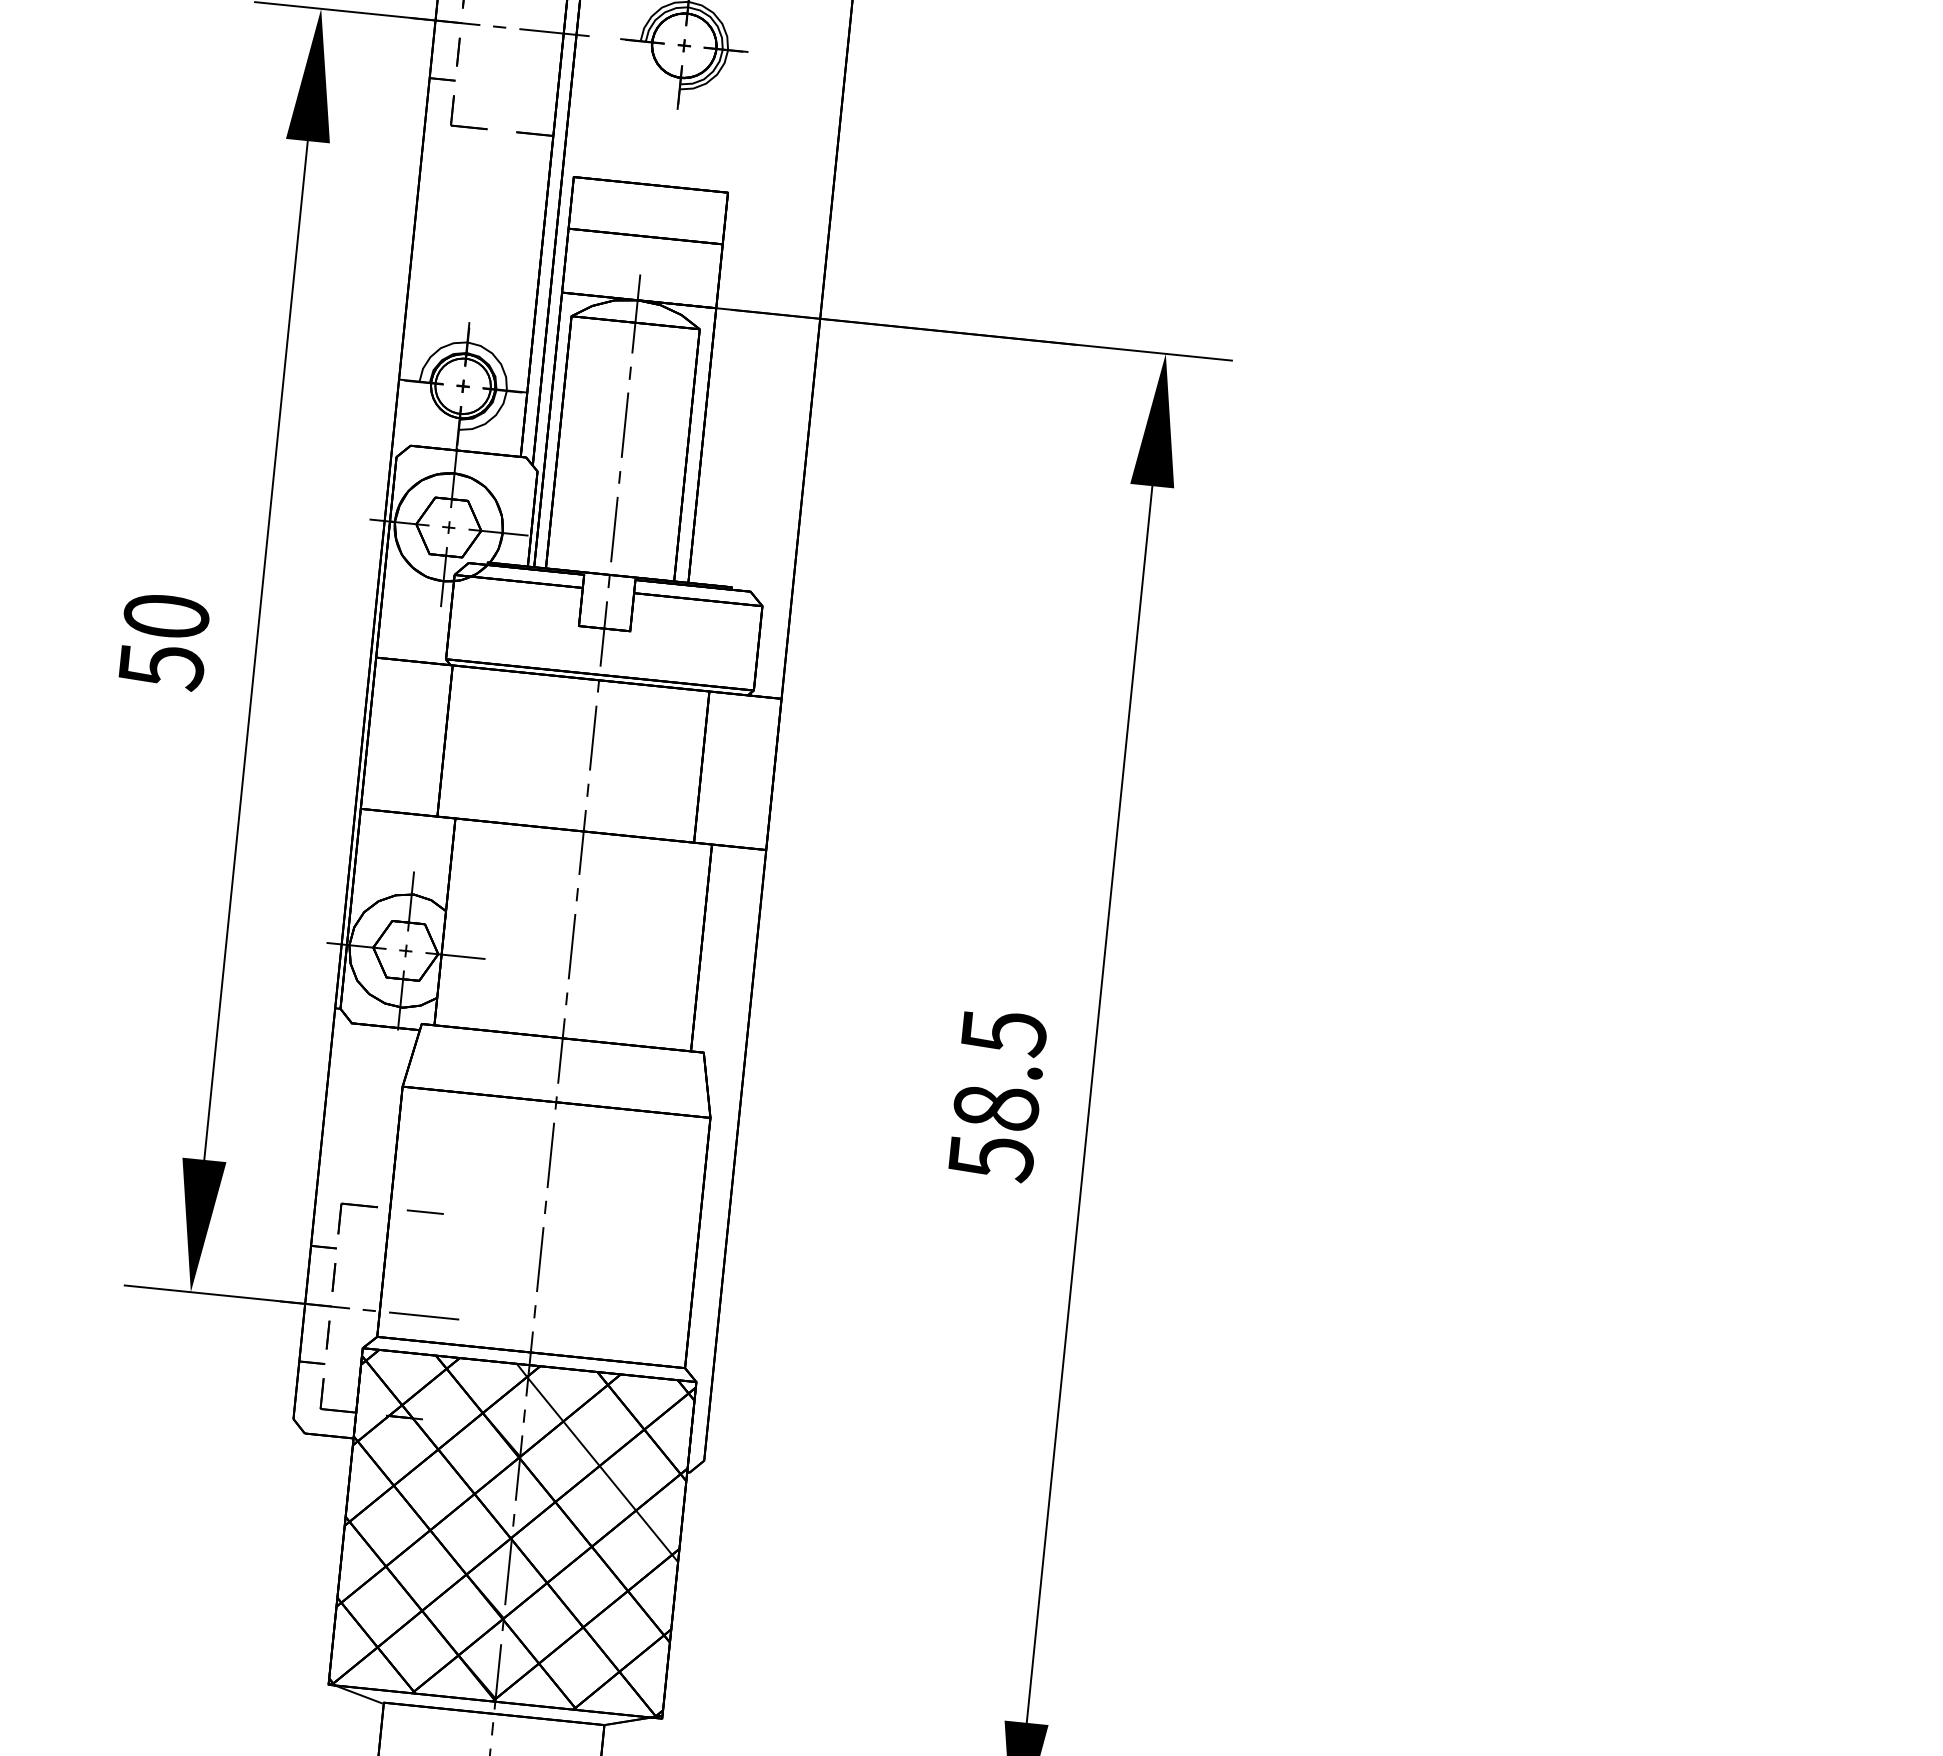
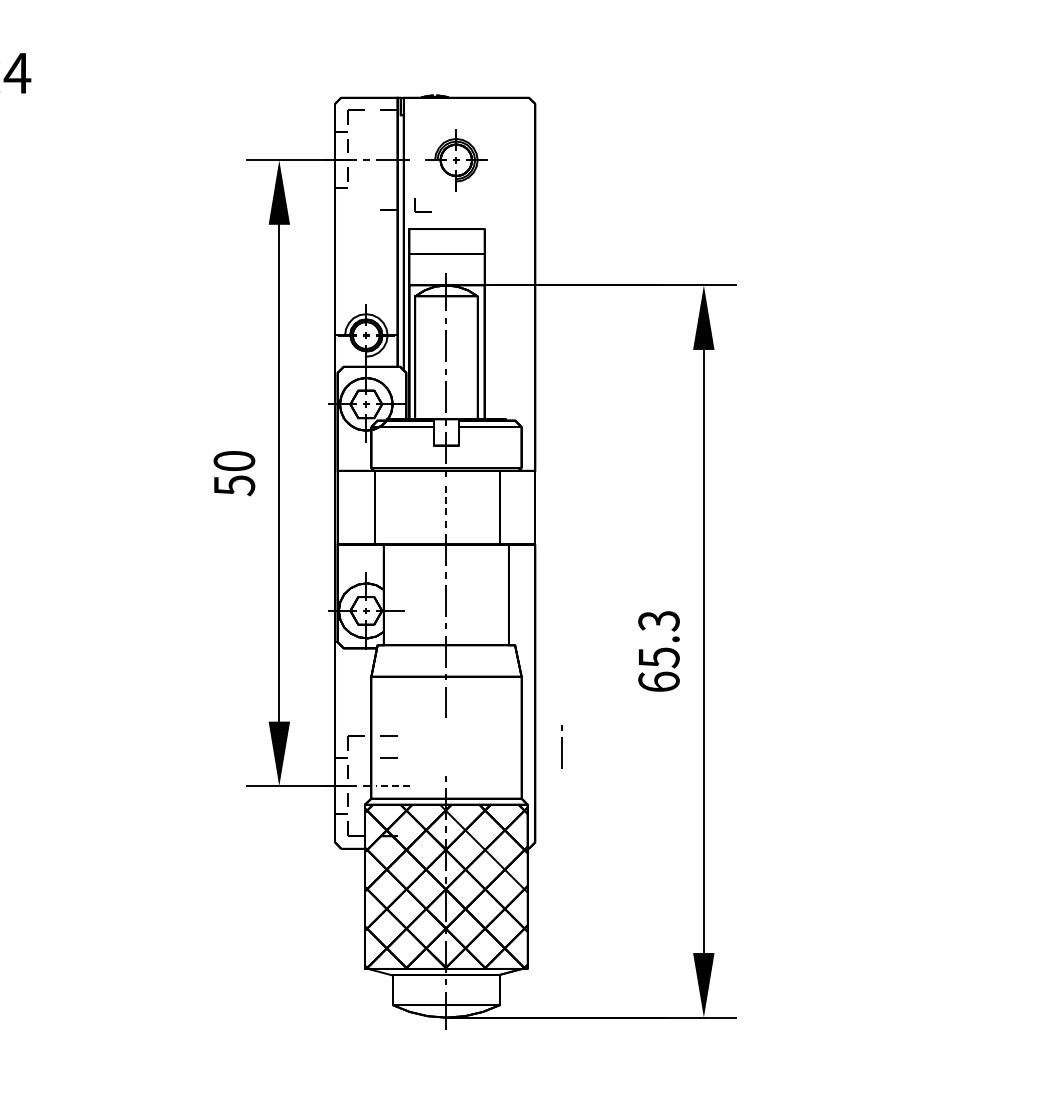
part: (468, 113) -> (422, 205), moved
line: (593, 737) -> (446, 498), solid -> dashed
text: (996, 1095) -> (658, 651), 58.5 -> 65.3
line: (539, 1245) -> (561, 746), moved
line: (420, 1256) -> (388, 757), added
line: (422, 1316) -> (392, 786), solid -> dashed

